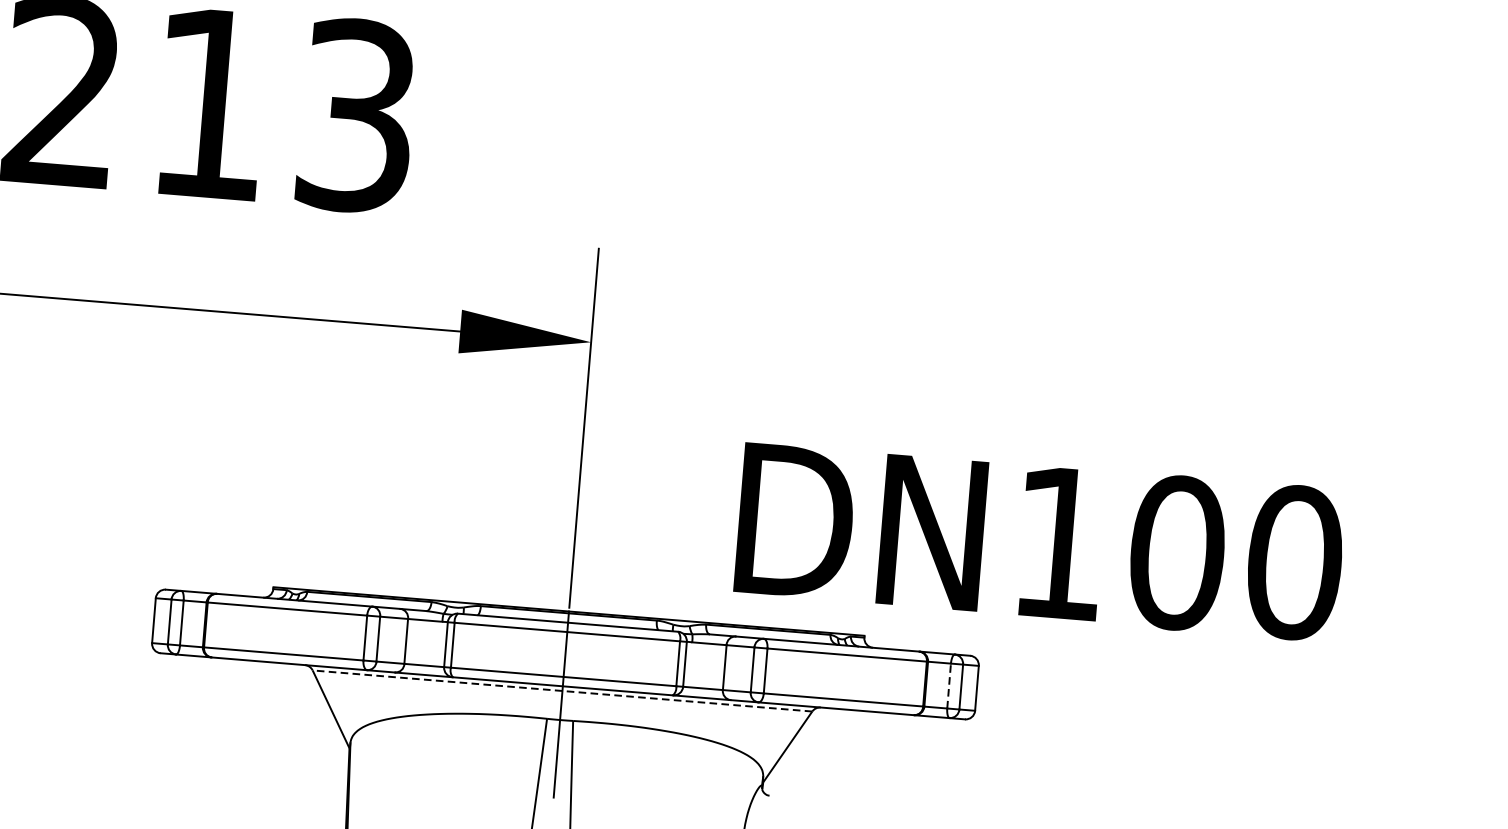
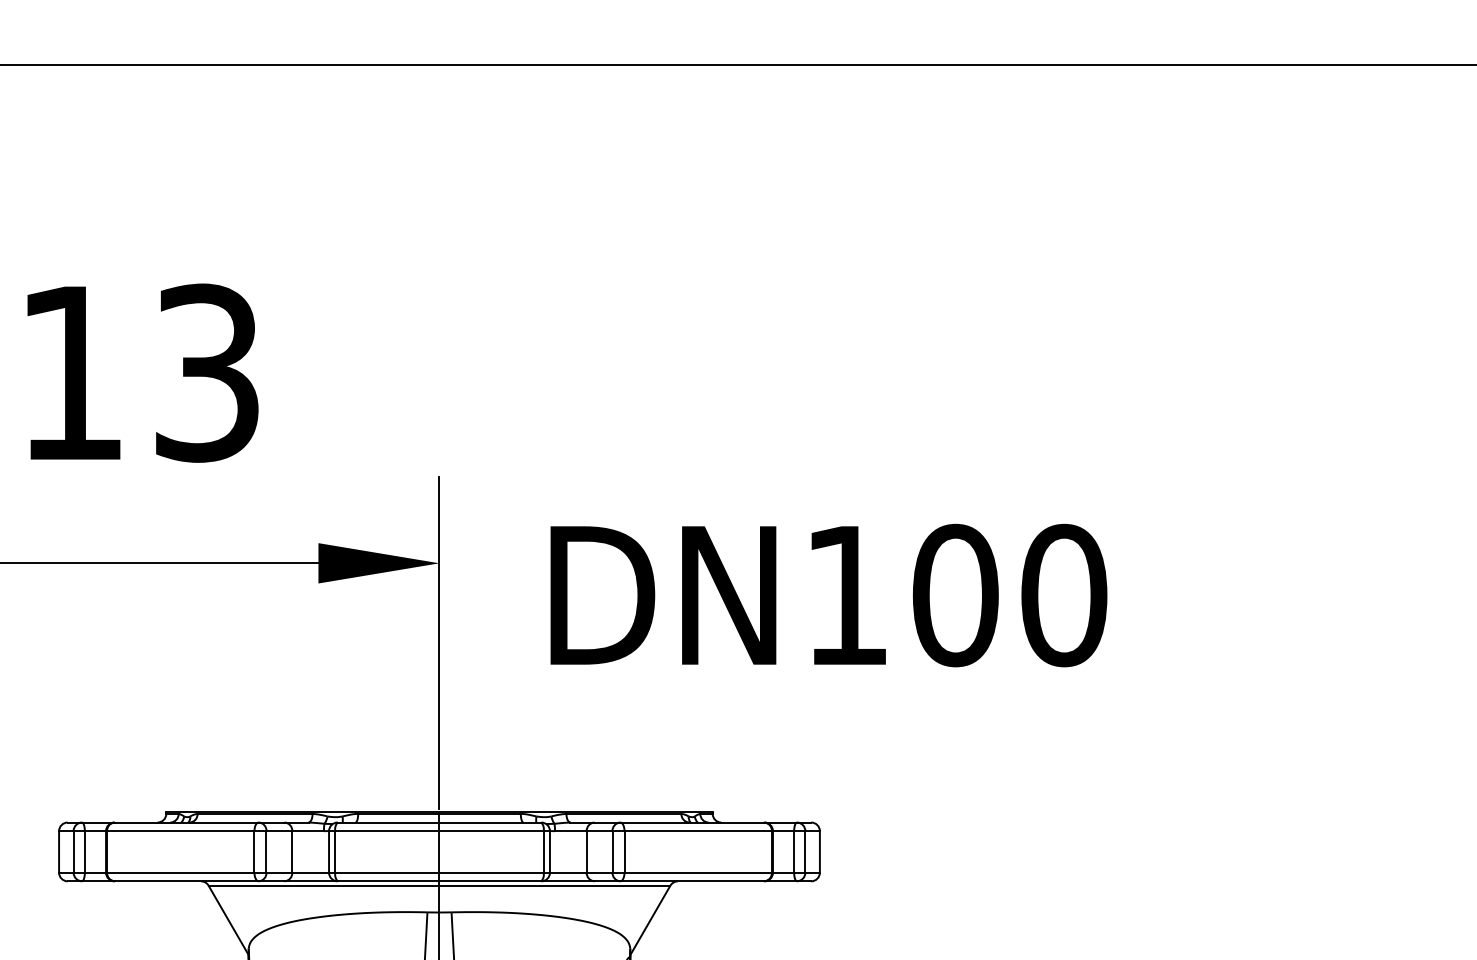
text: (1039, 541) -> (828, 595), moved
line: (949, 685) -> (794, 851), dashed -> solid
line: (562, 690) -> (439, 885), dashed -> solid

